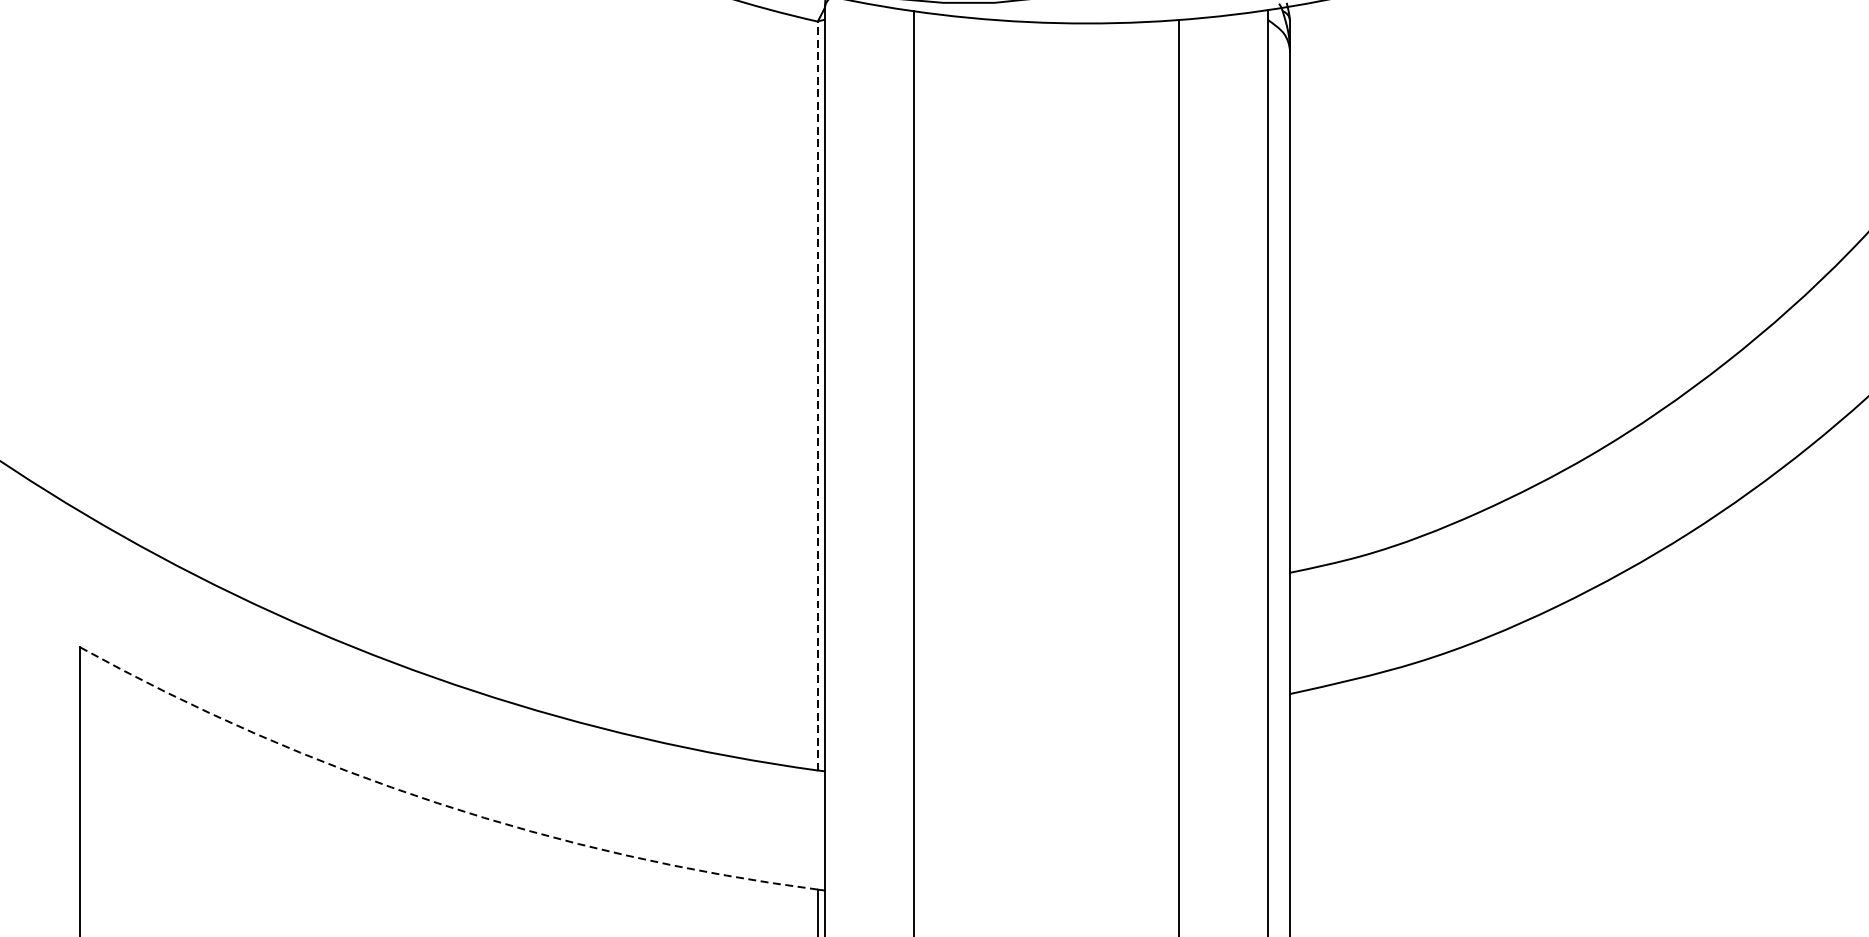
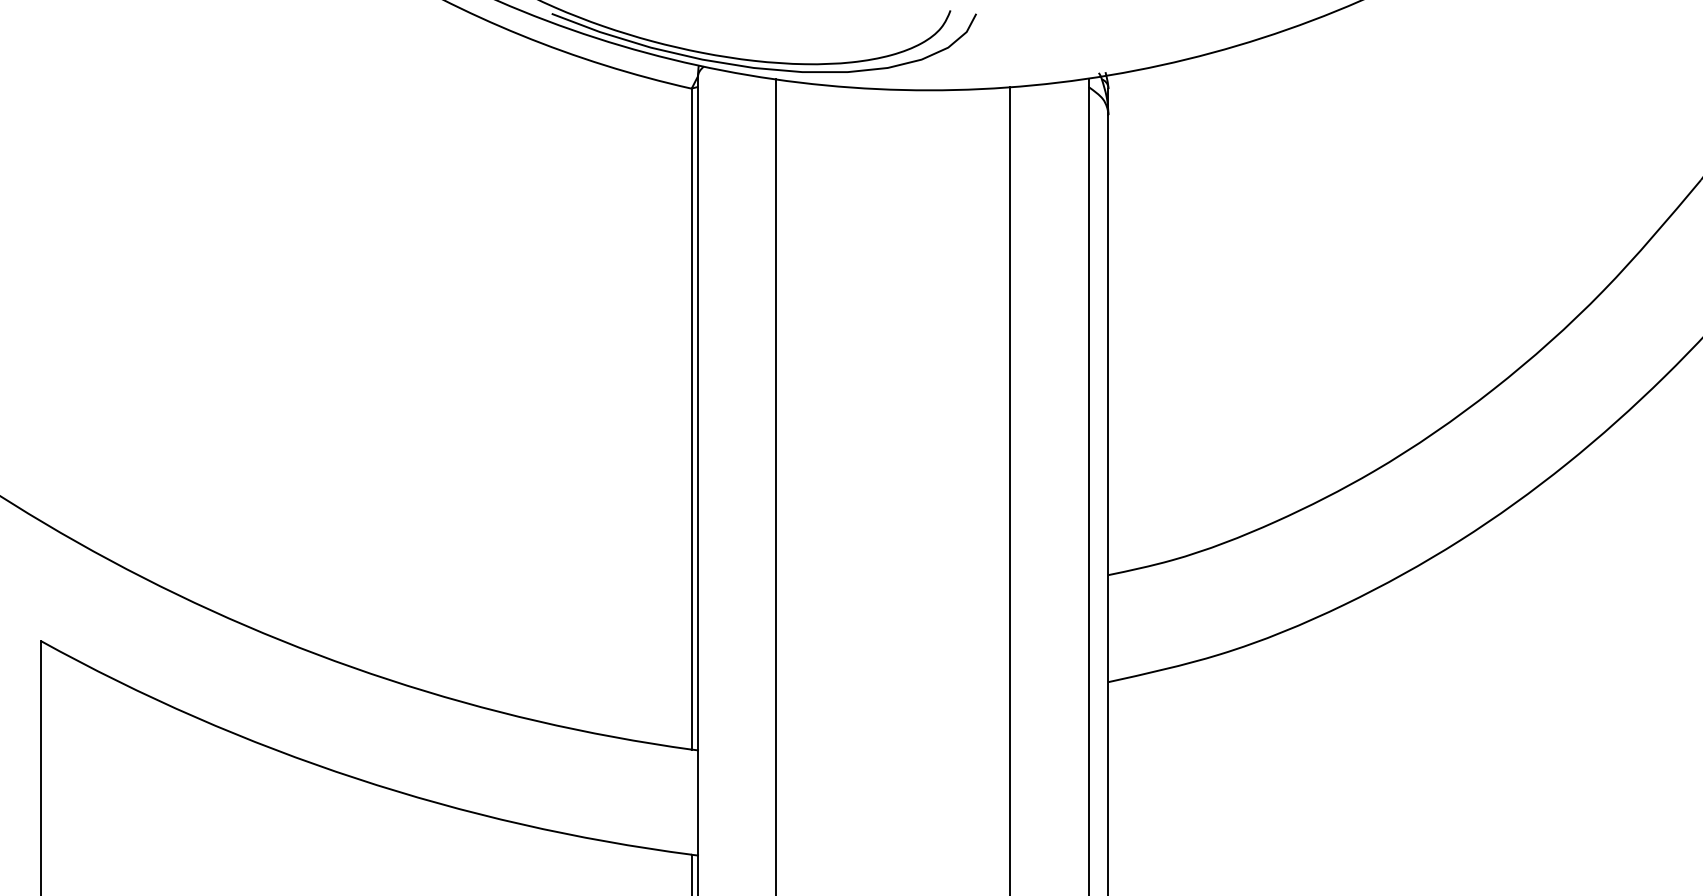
line: (817, 395) -> (691, 418), dashed -> solid
arc: (438, 803) -> (356, 778), dashed -> solid

